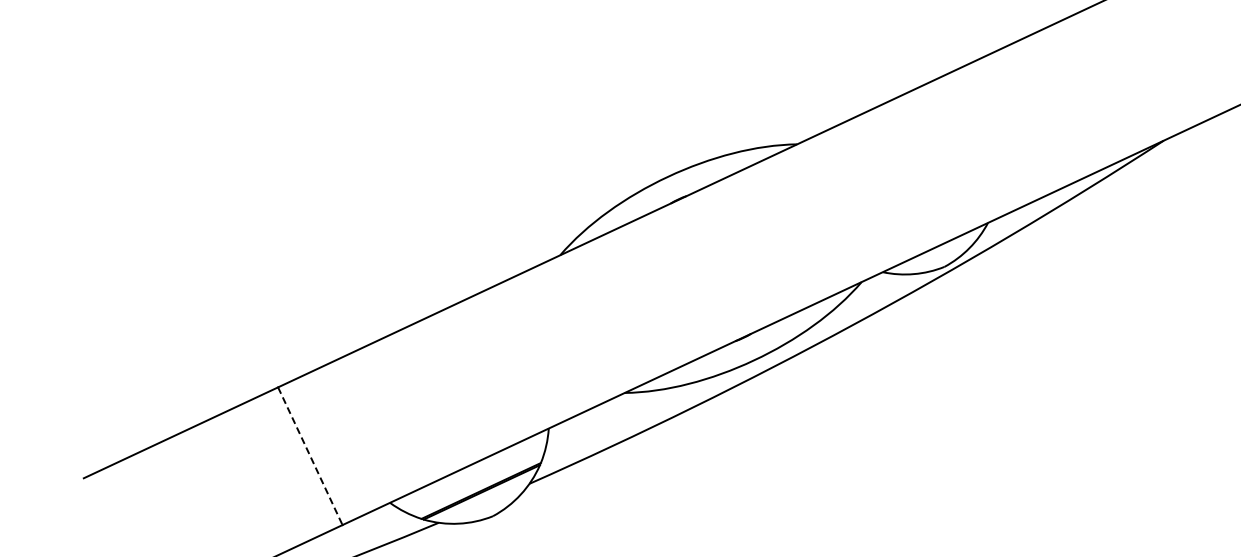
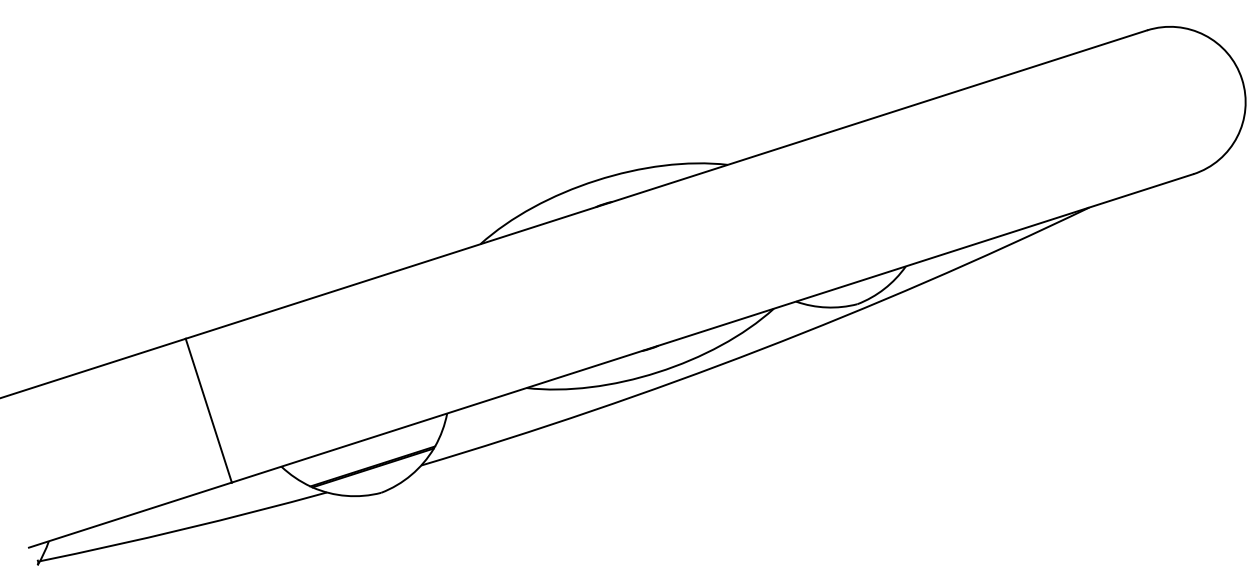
line: (310, 456) -> (208, 410), dashed -> solid

